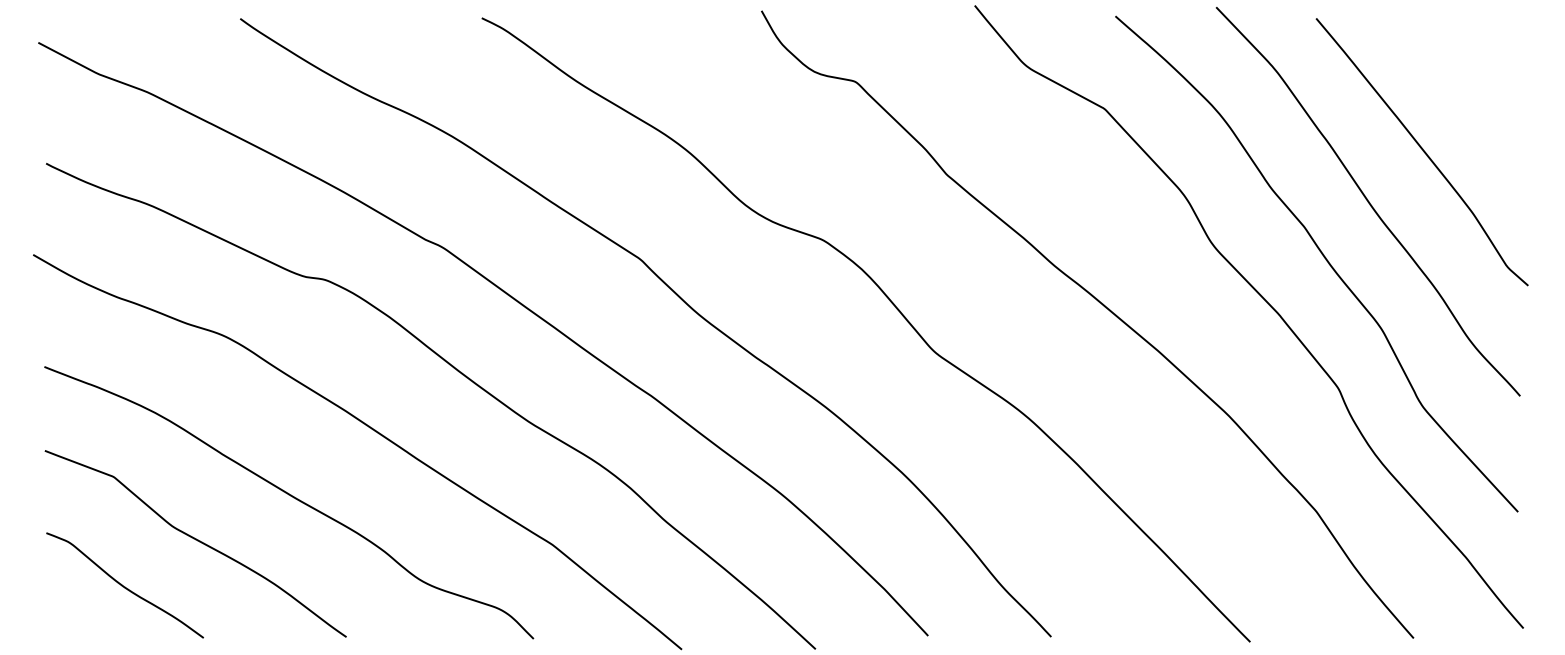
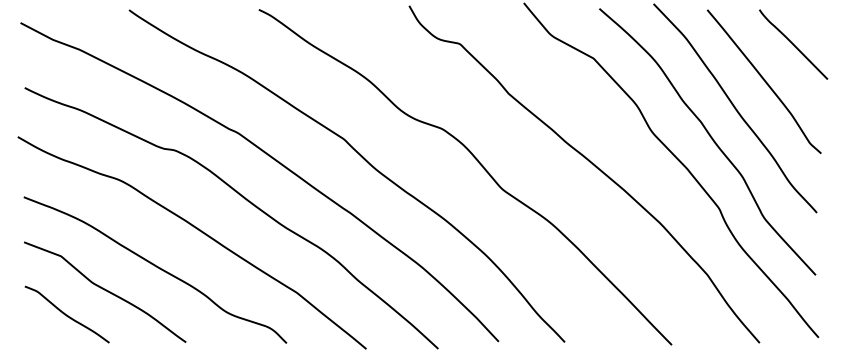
curve: (1476, 82) -> (793, 44), added

